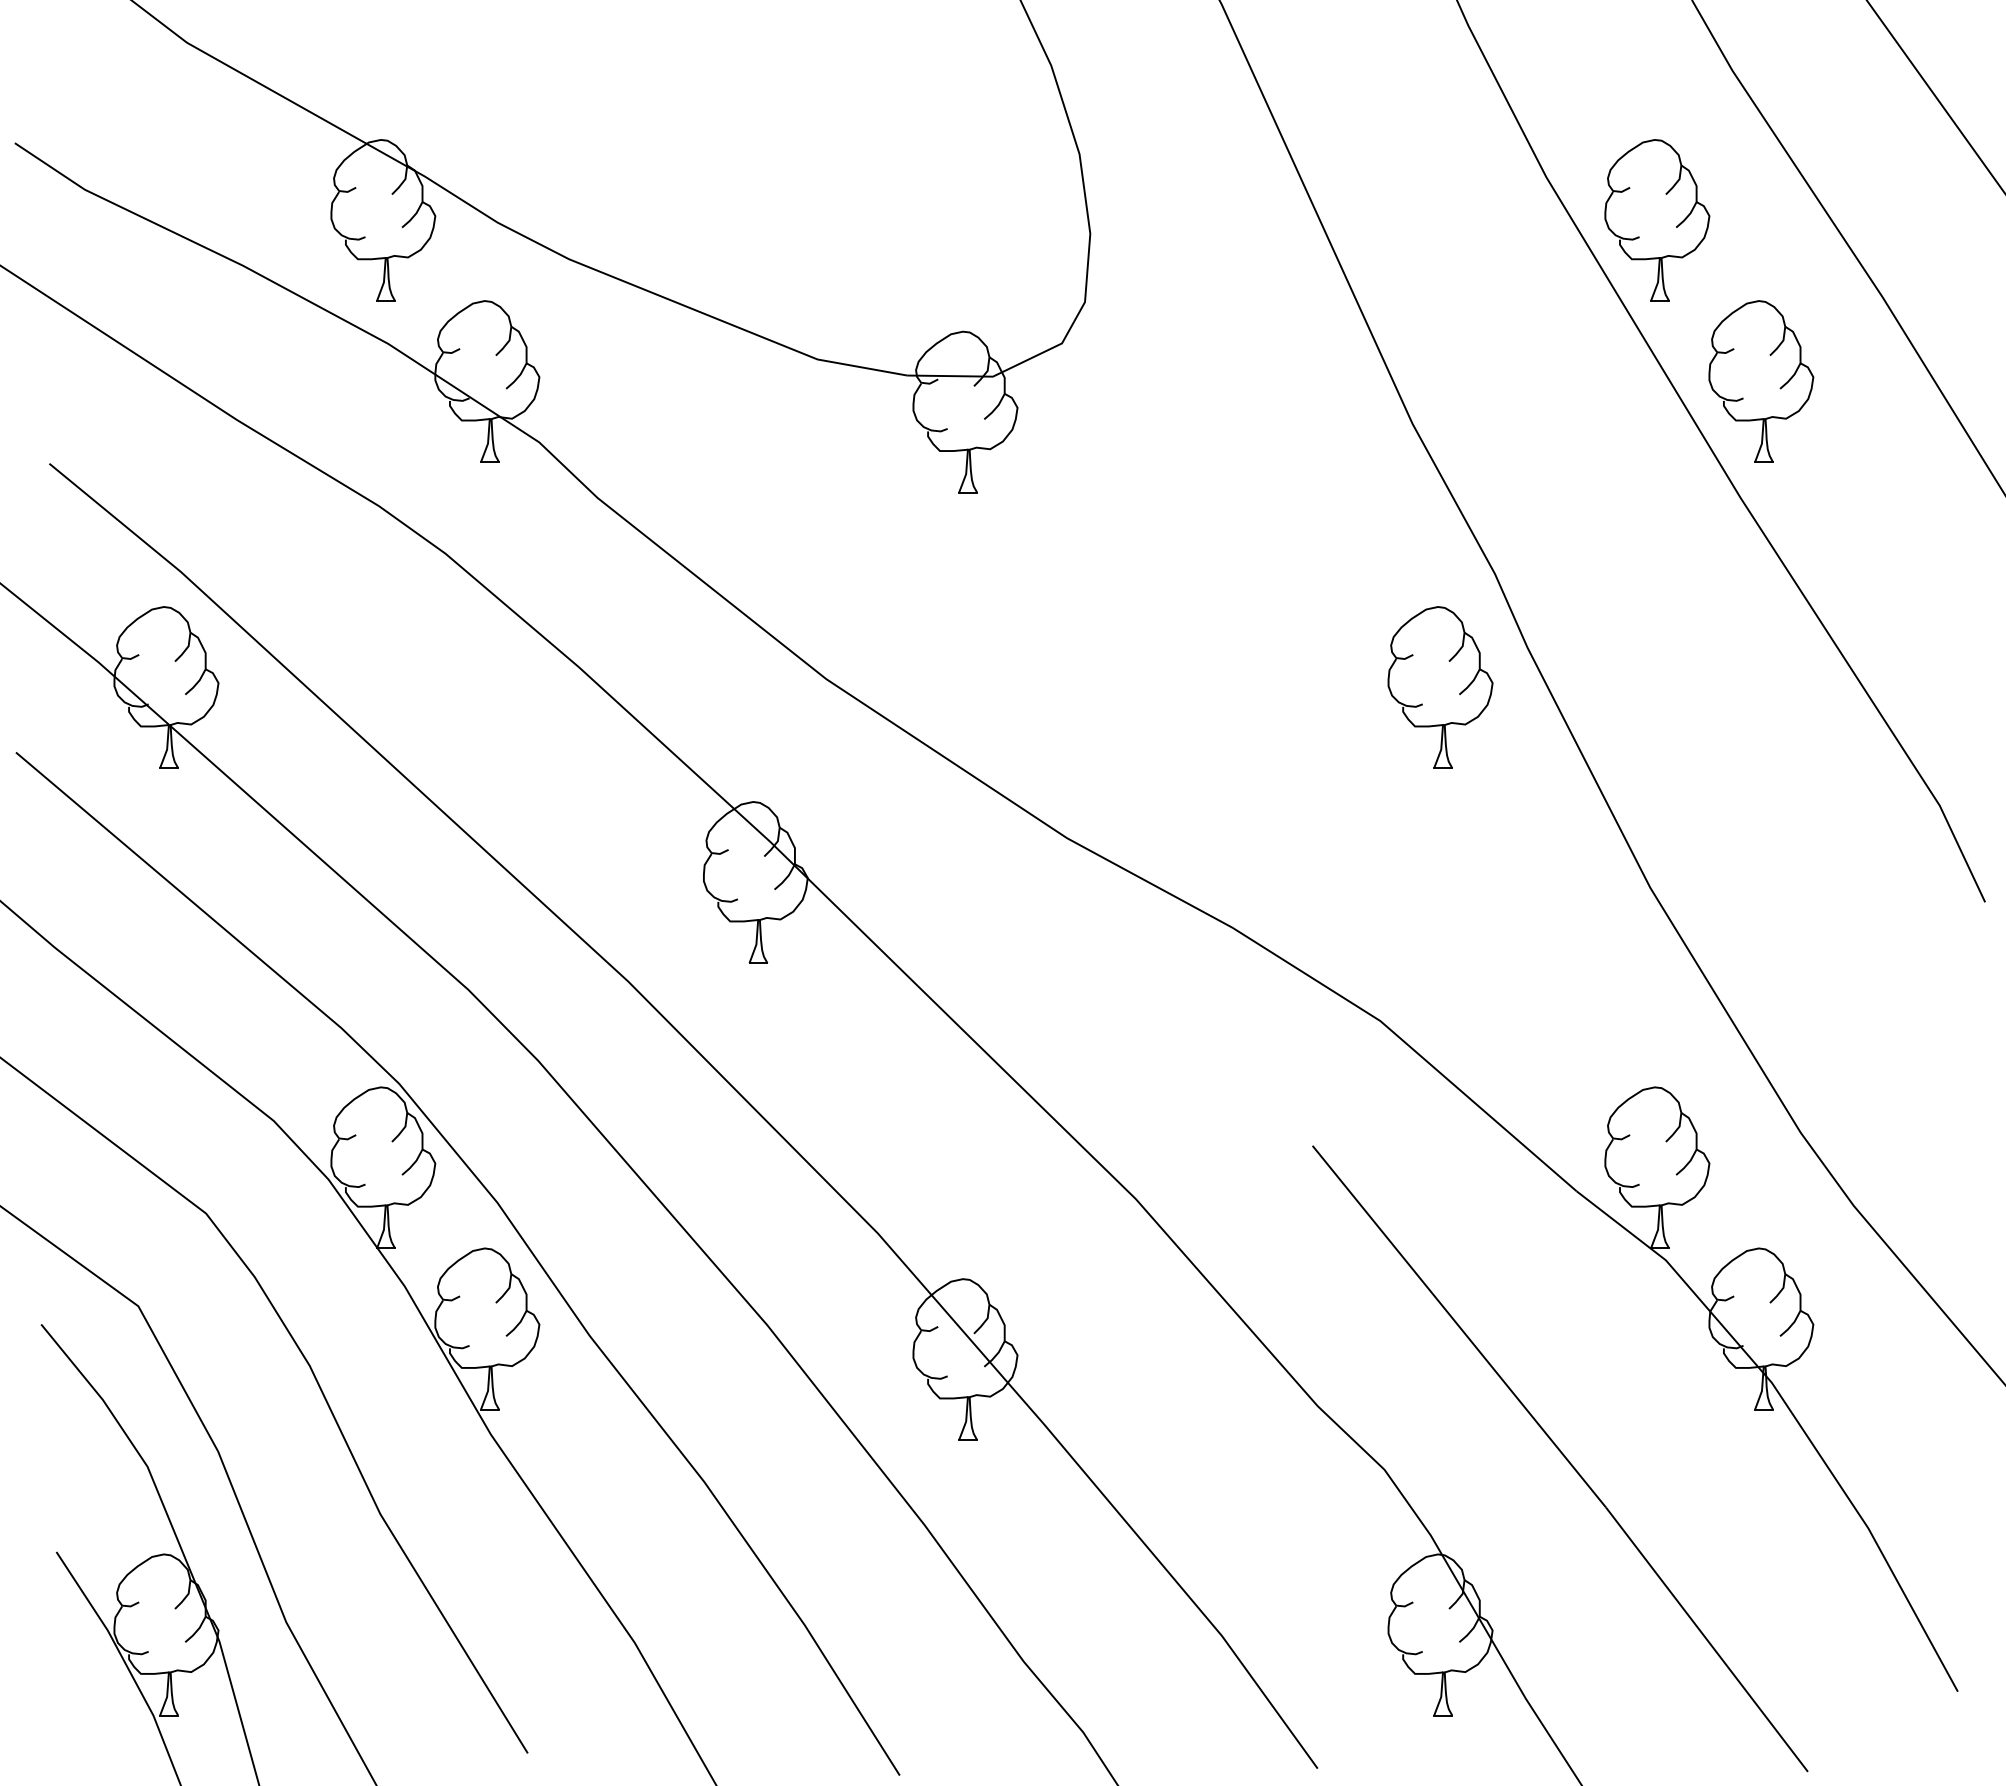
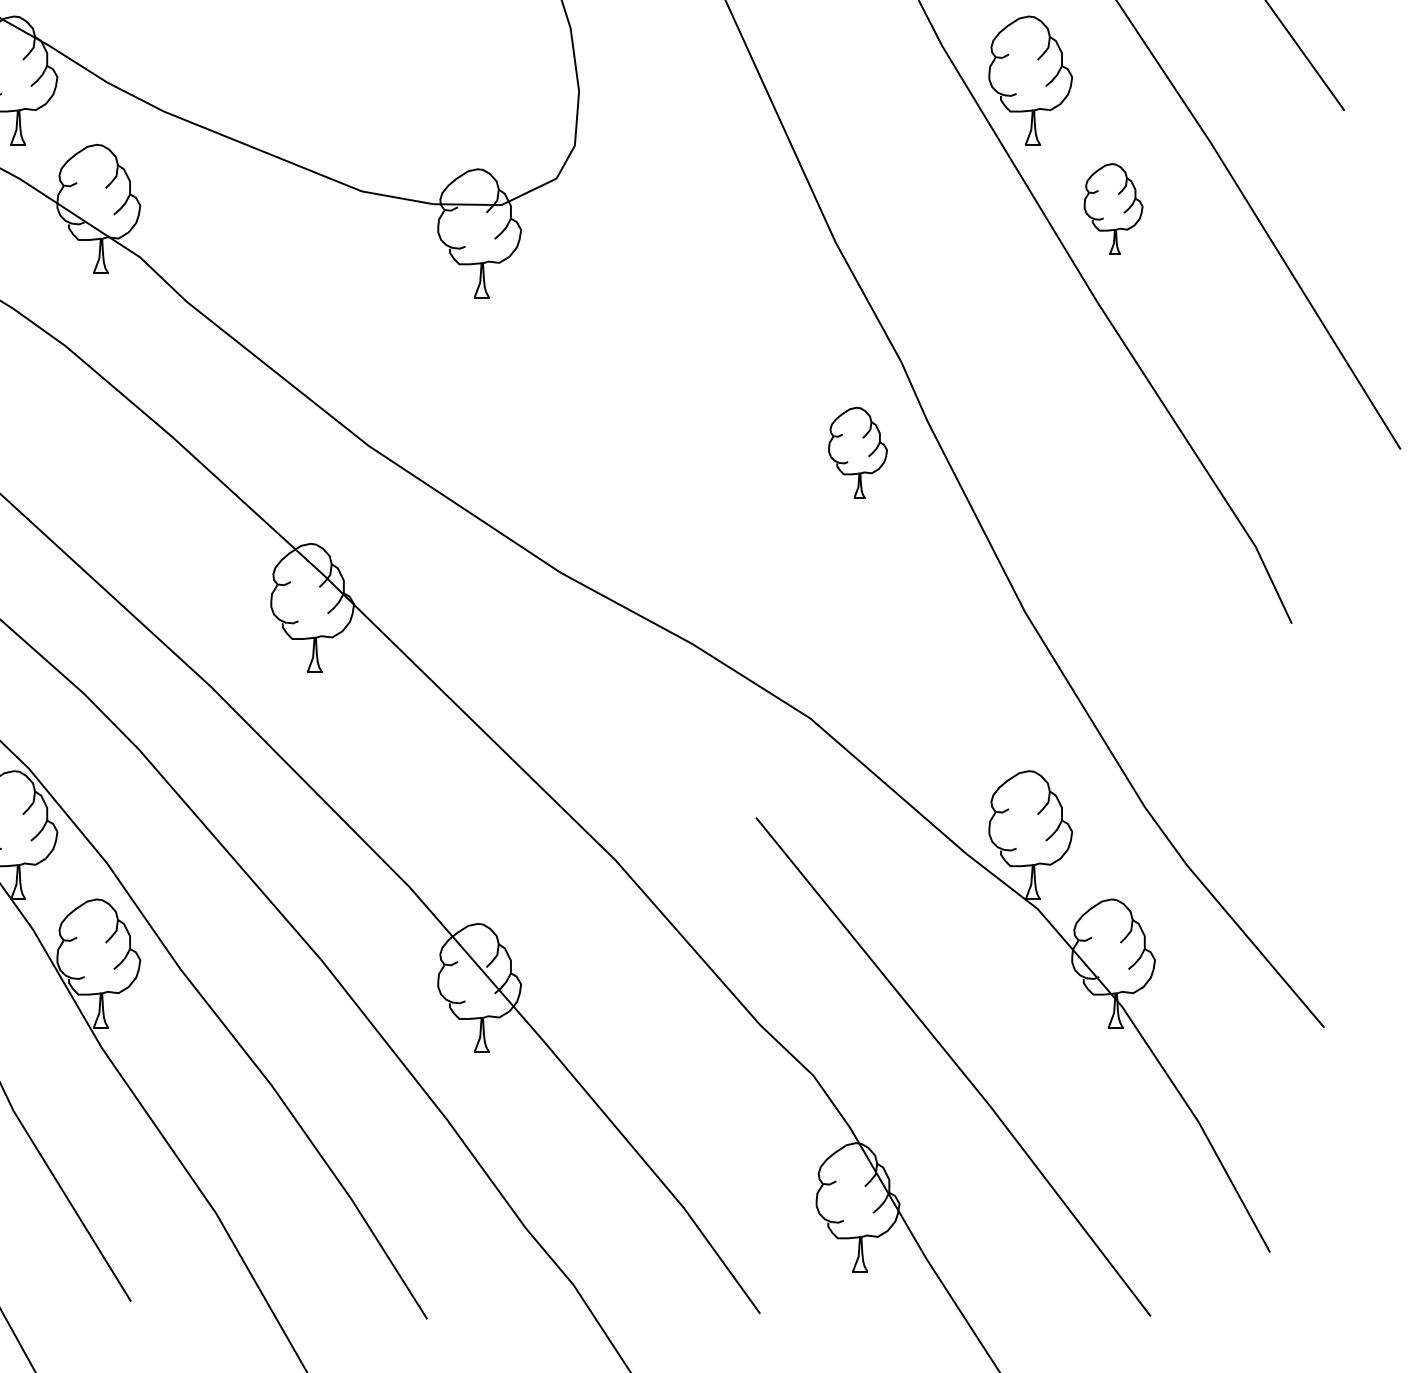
part: (1761, 381) -> (1113, 208), size x0.7
part: (1440, 687) -> (858, 452), size x0.7

